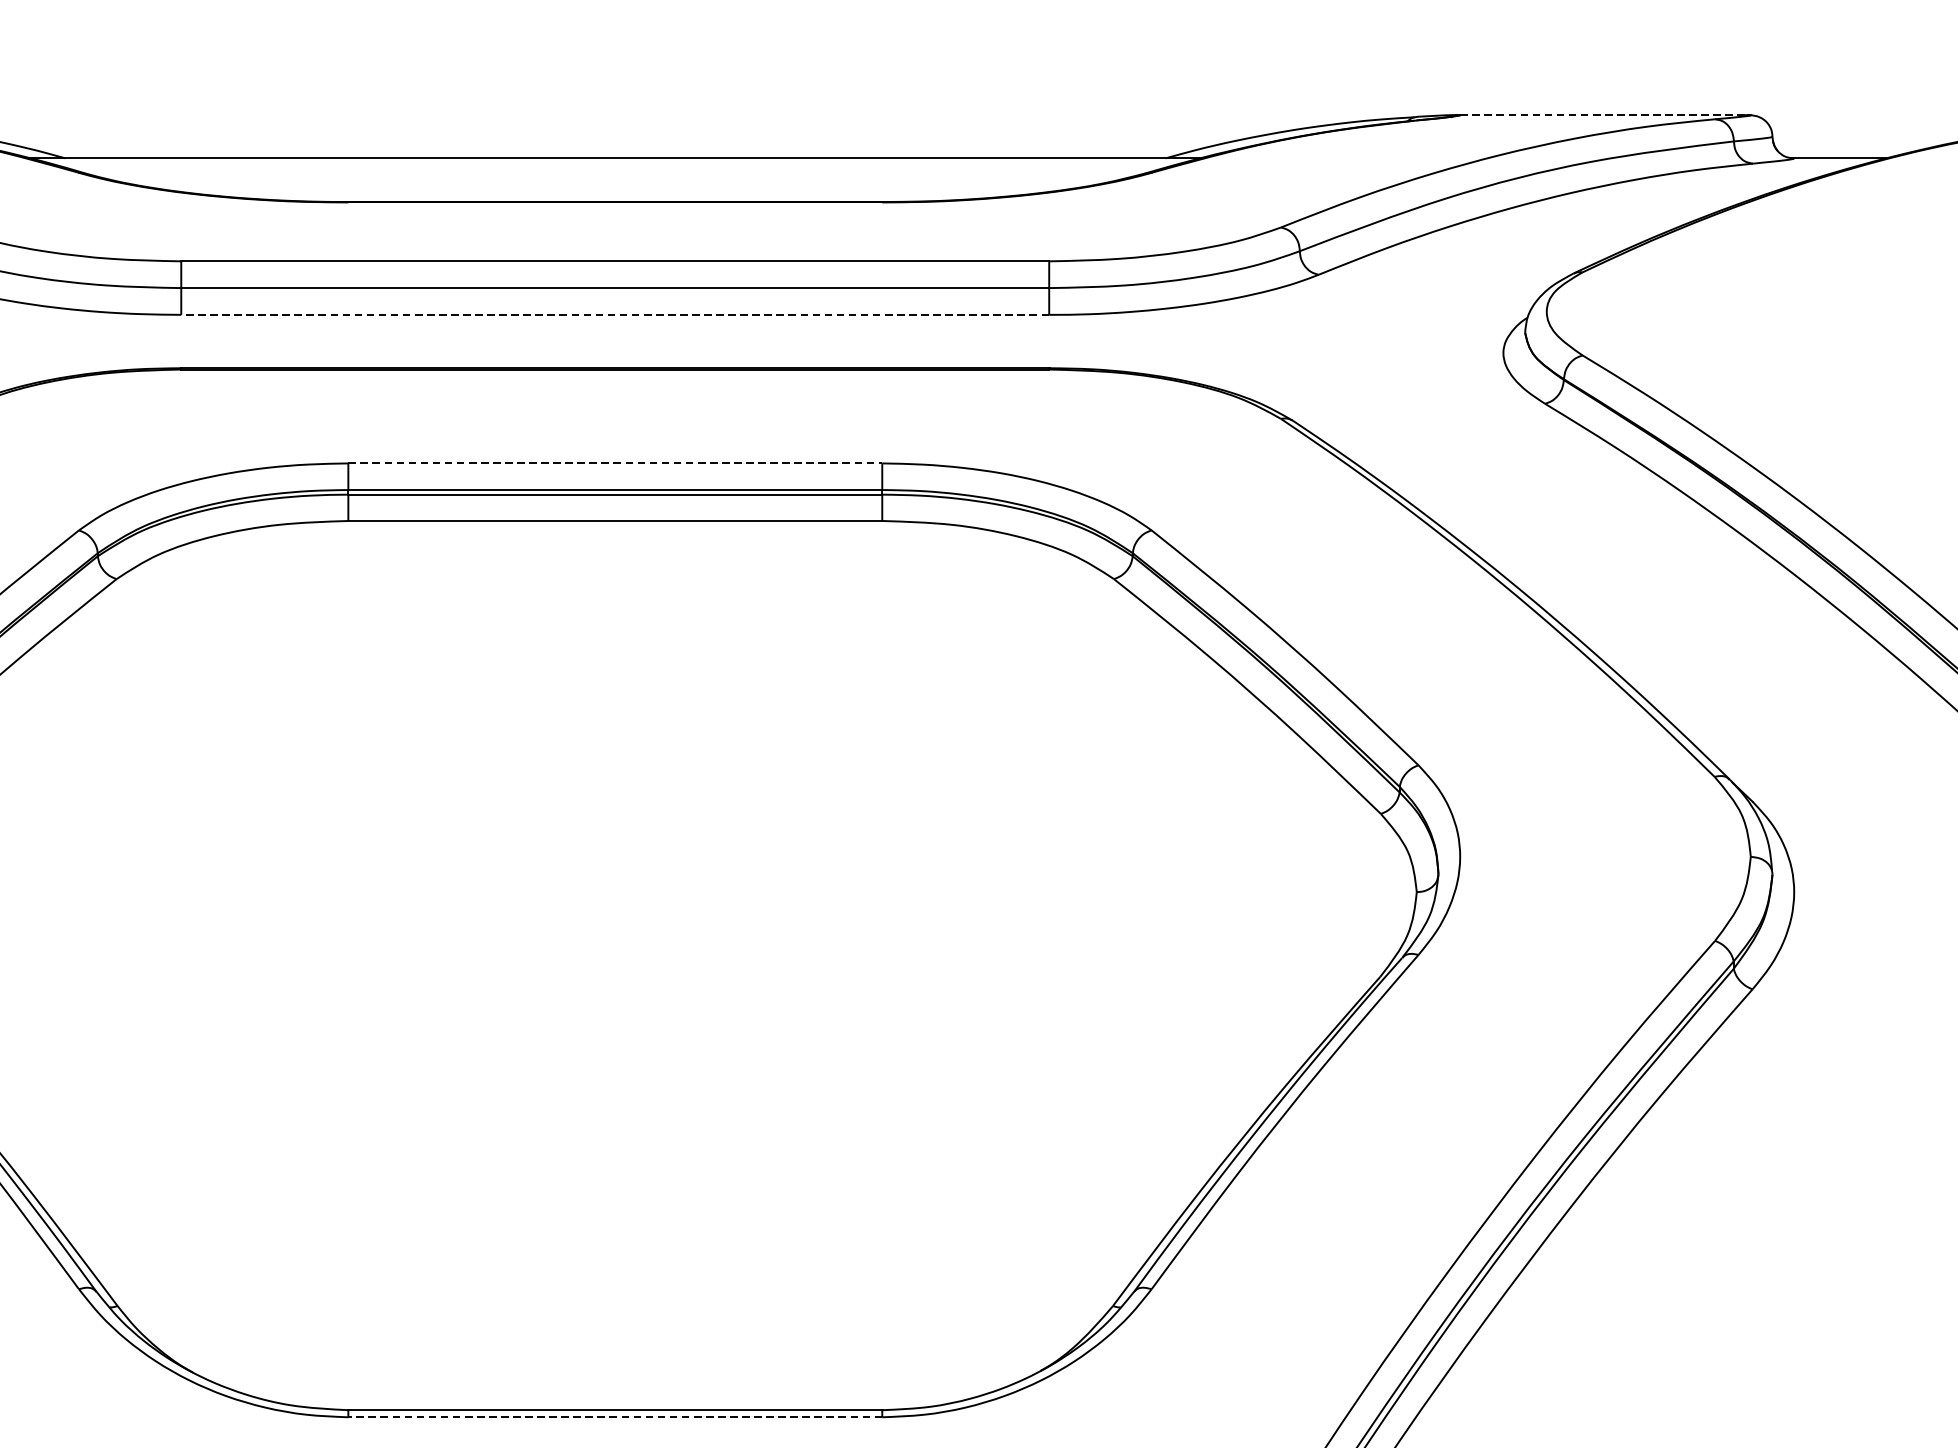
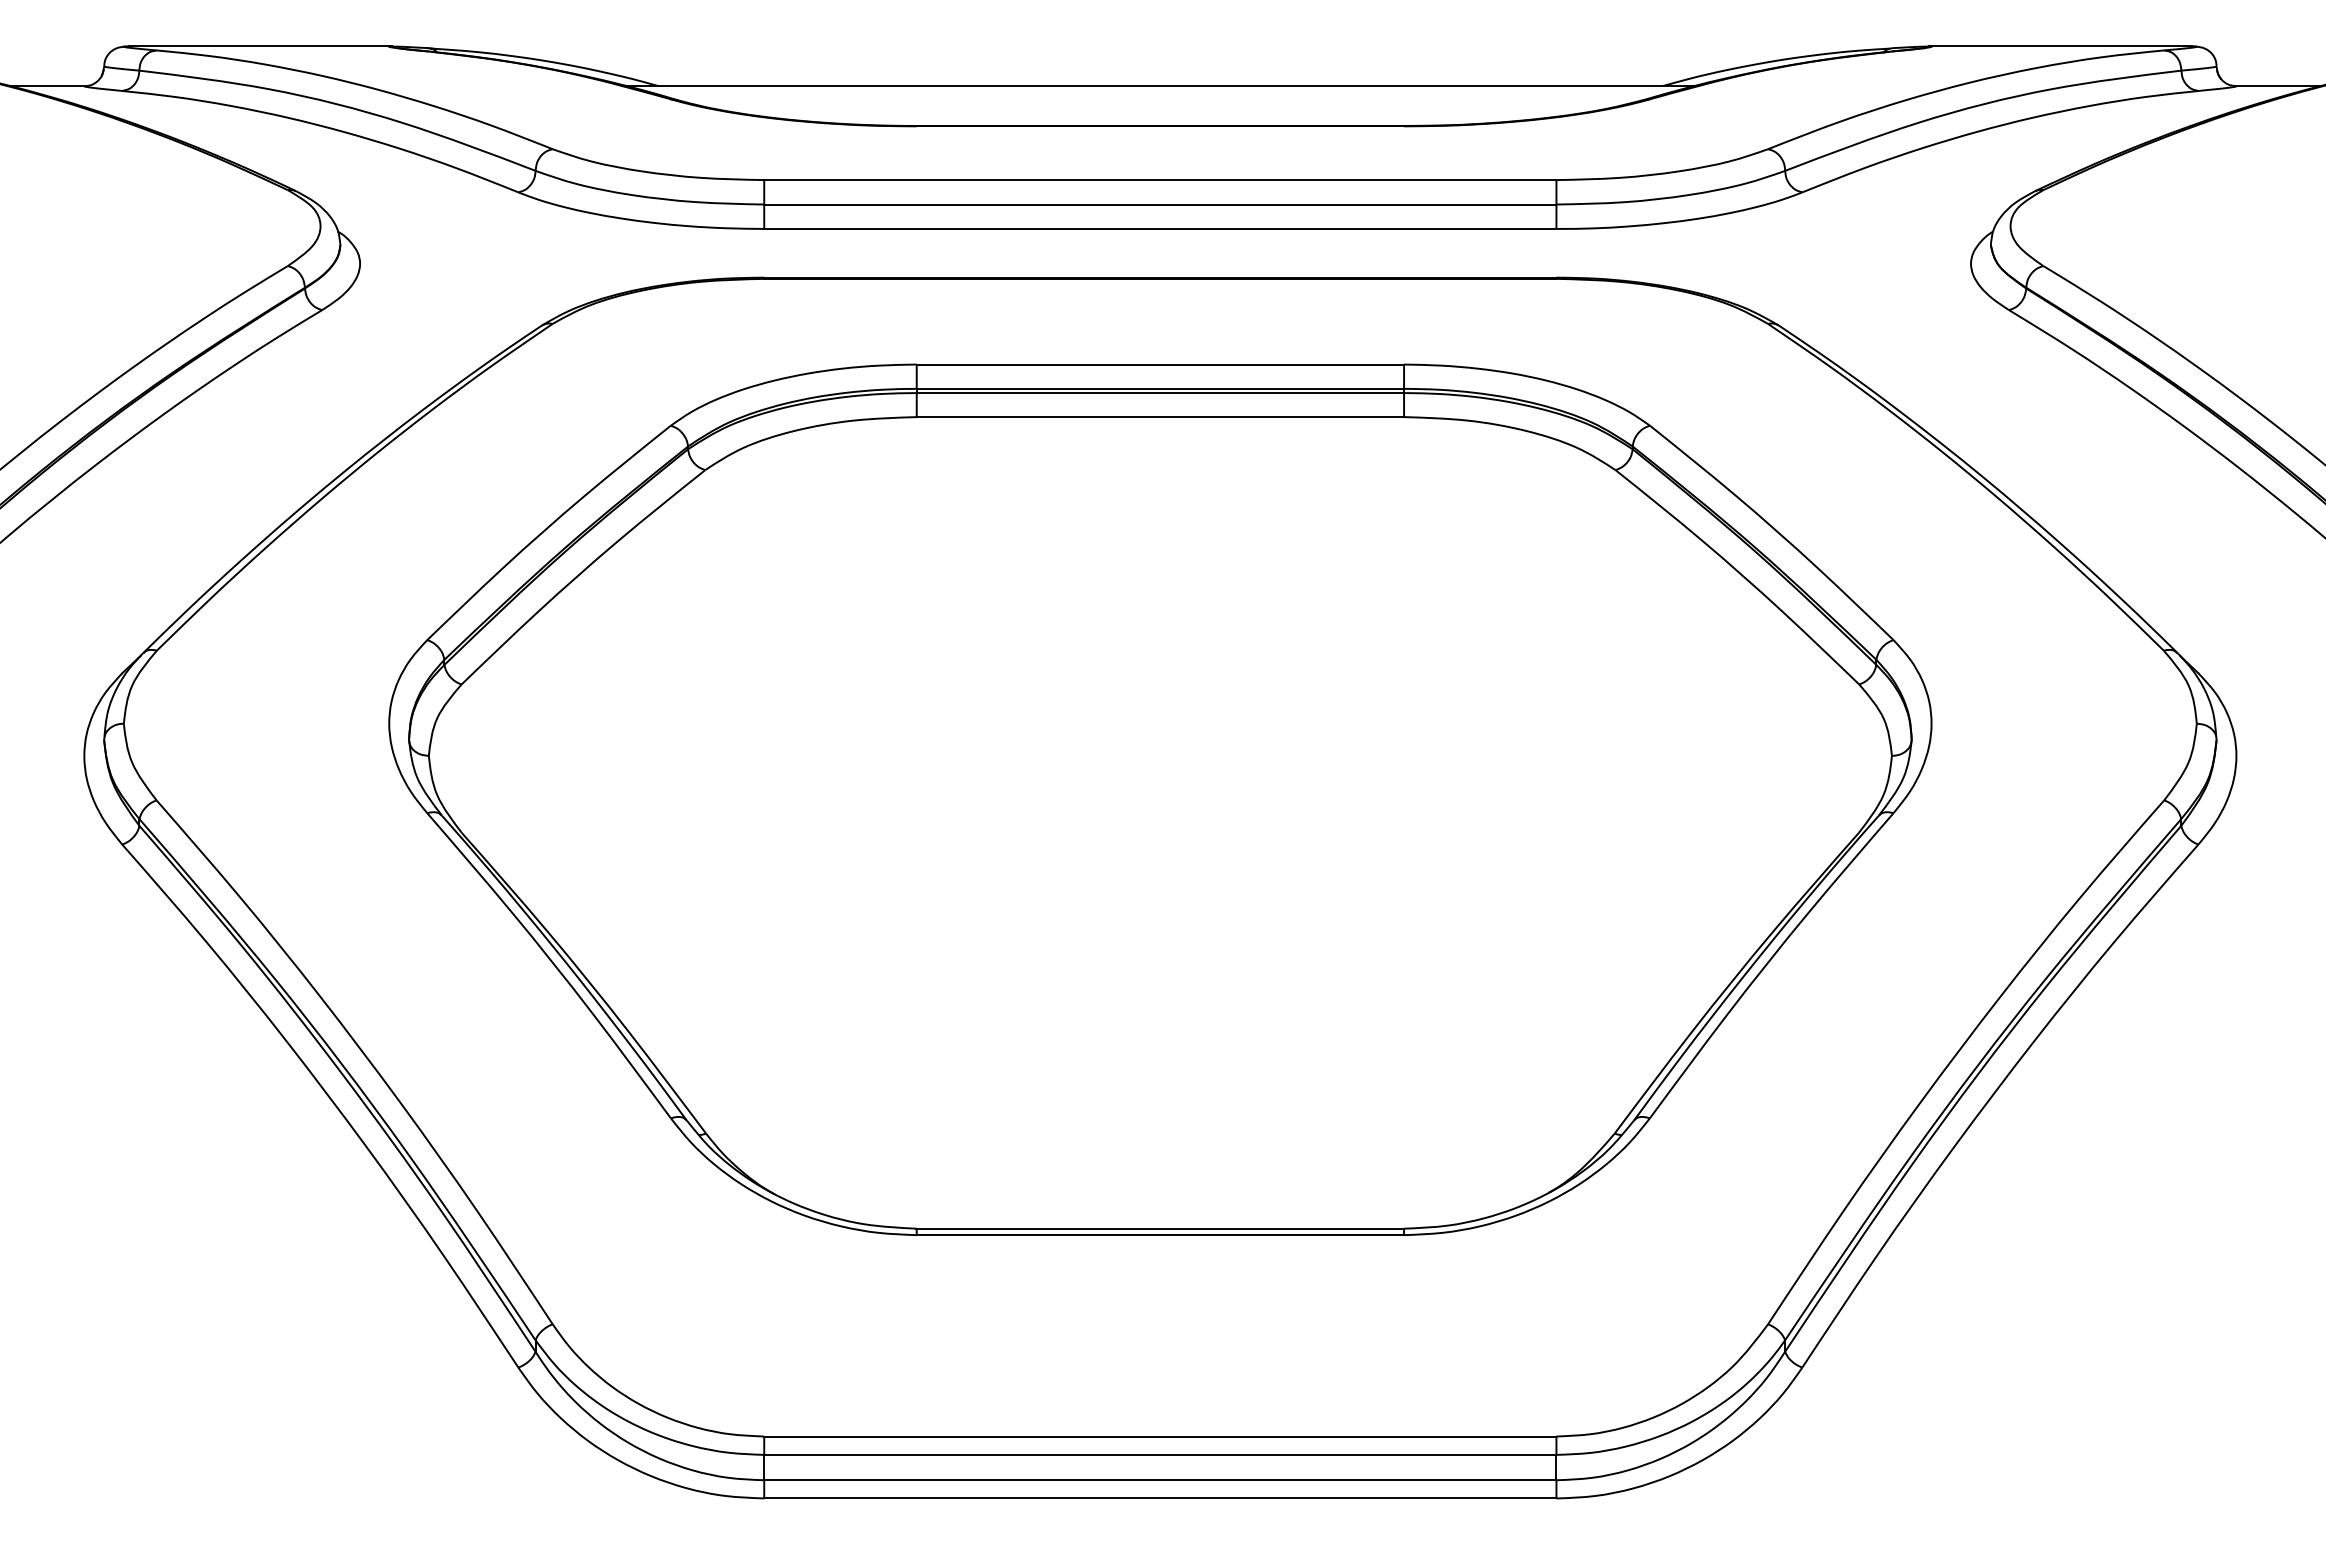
line: (1601, 114) -> (2060, 46), dashed -> solid
line: (614, 314) -> (1159, 228), dashed -> solid
line: (615, 463) -> (1160, 364), dashed -> solid
line: (615, 1417) -> (1160, 1235), dashed -> solid

